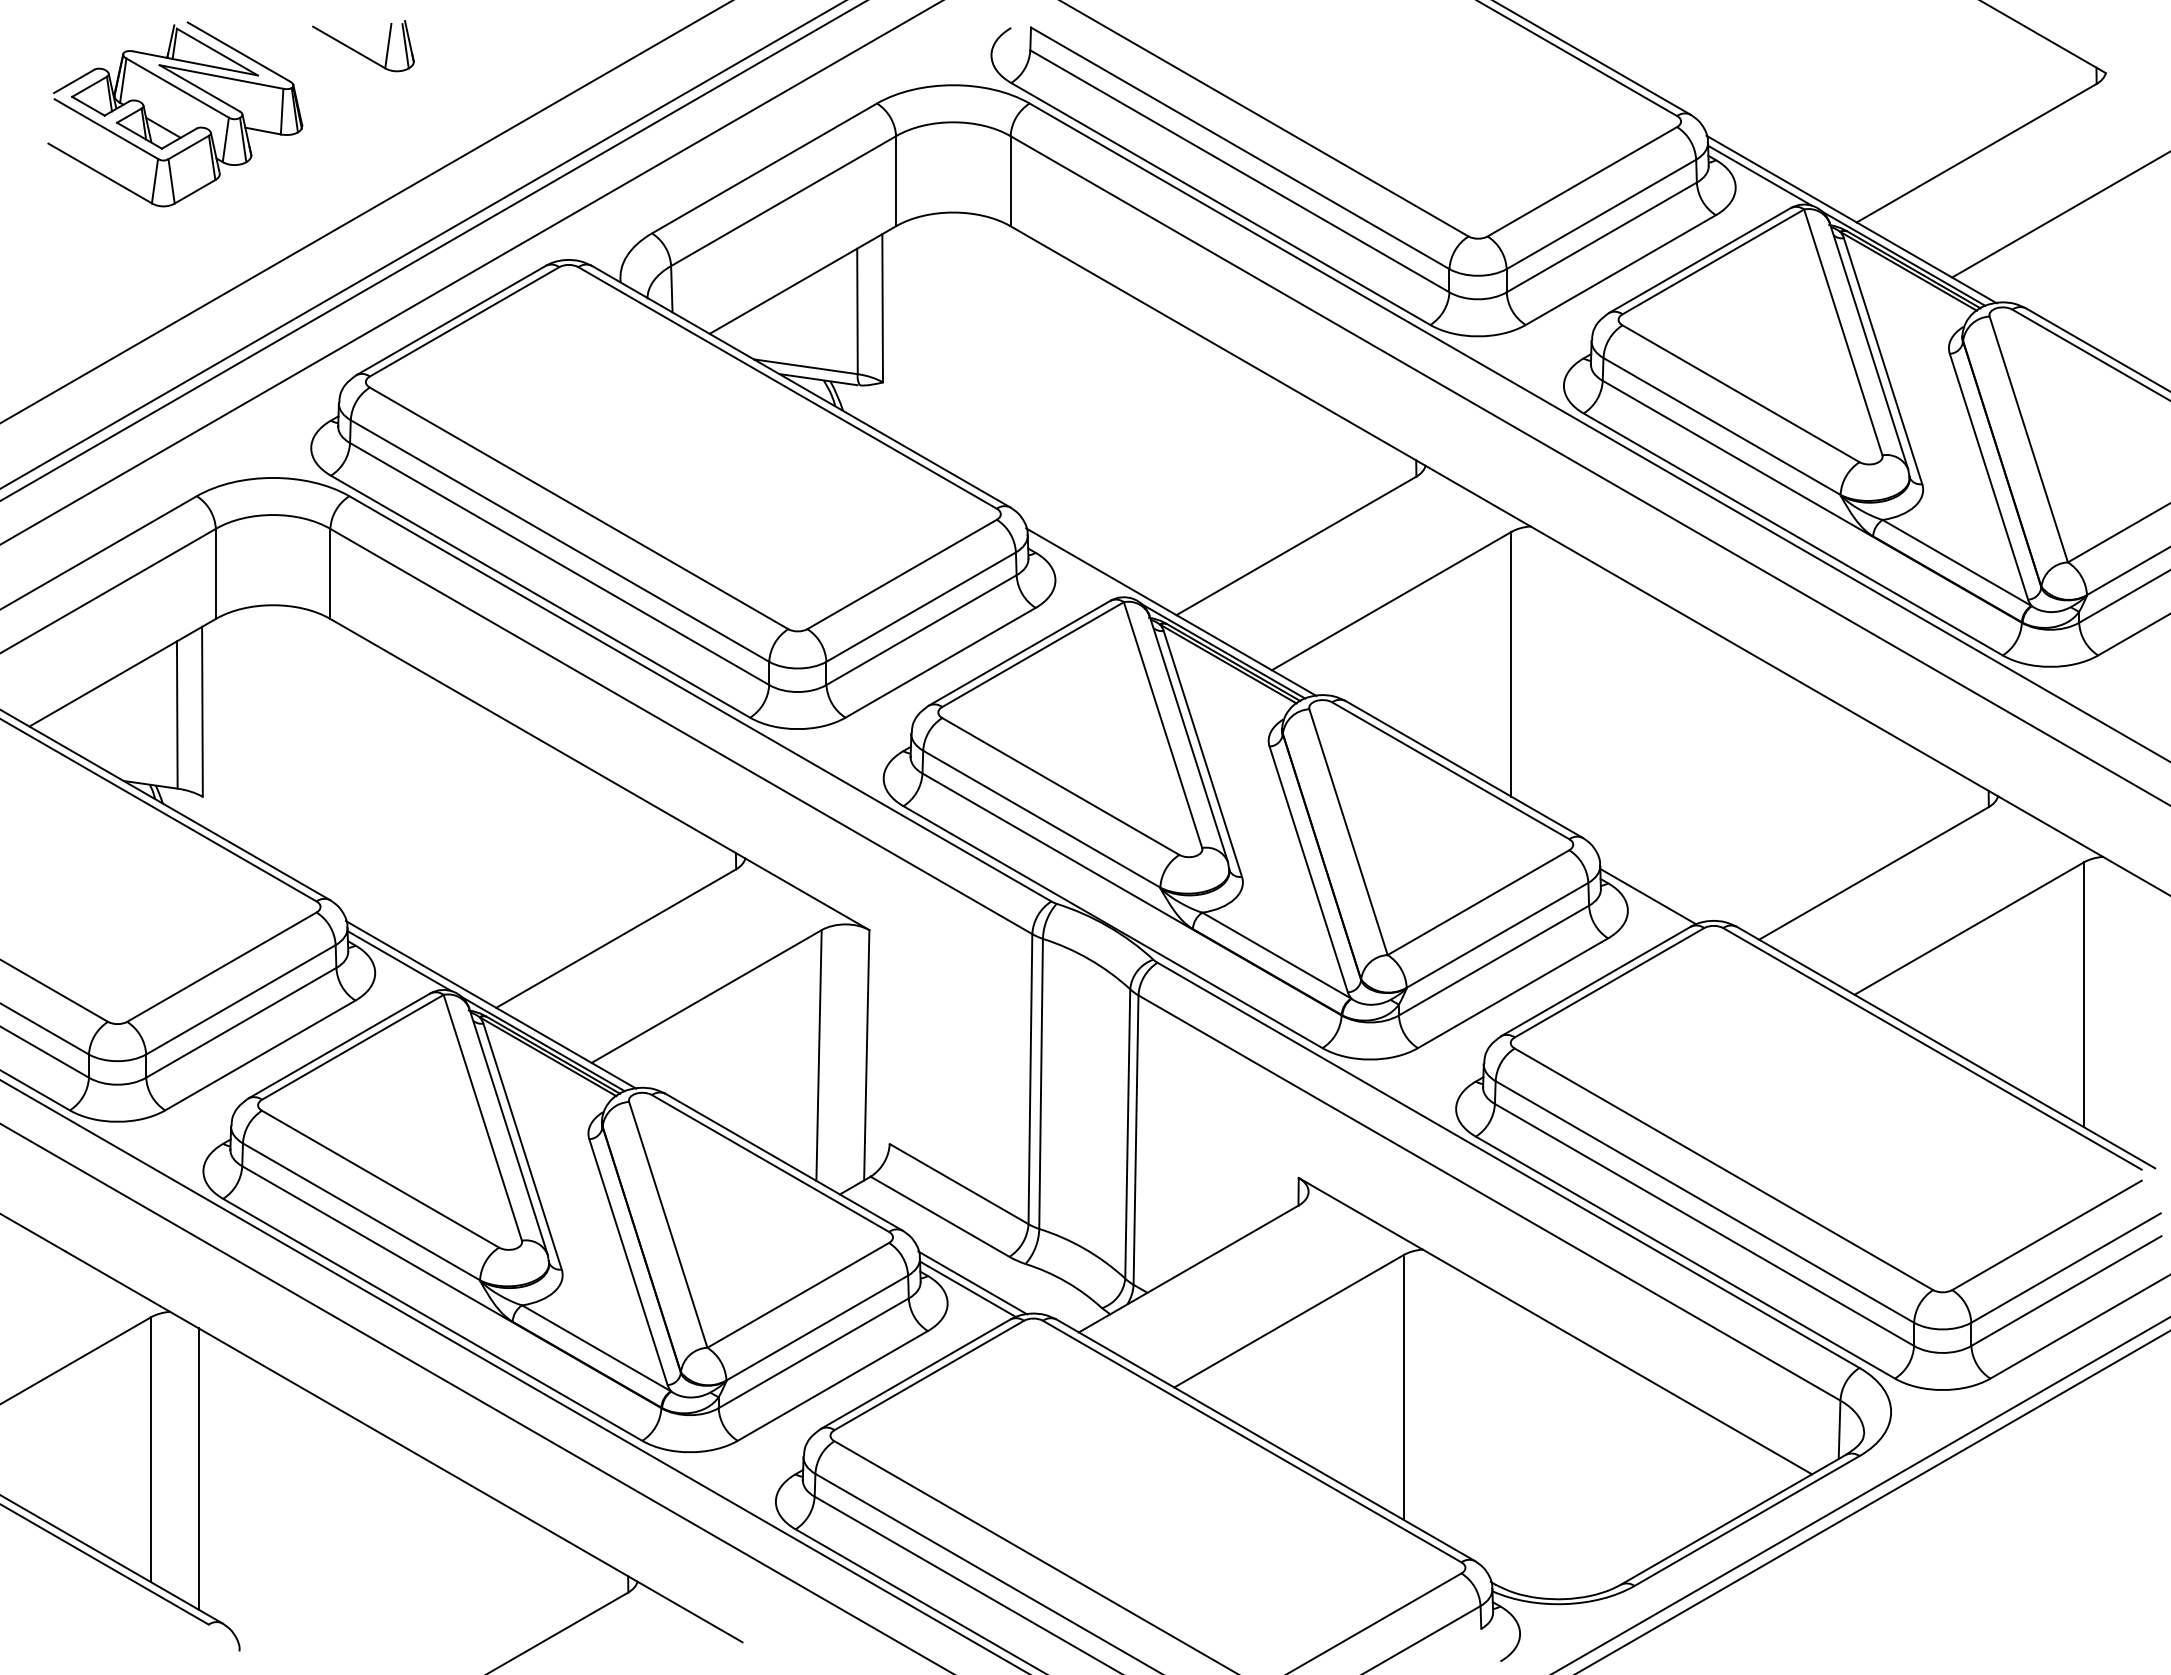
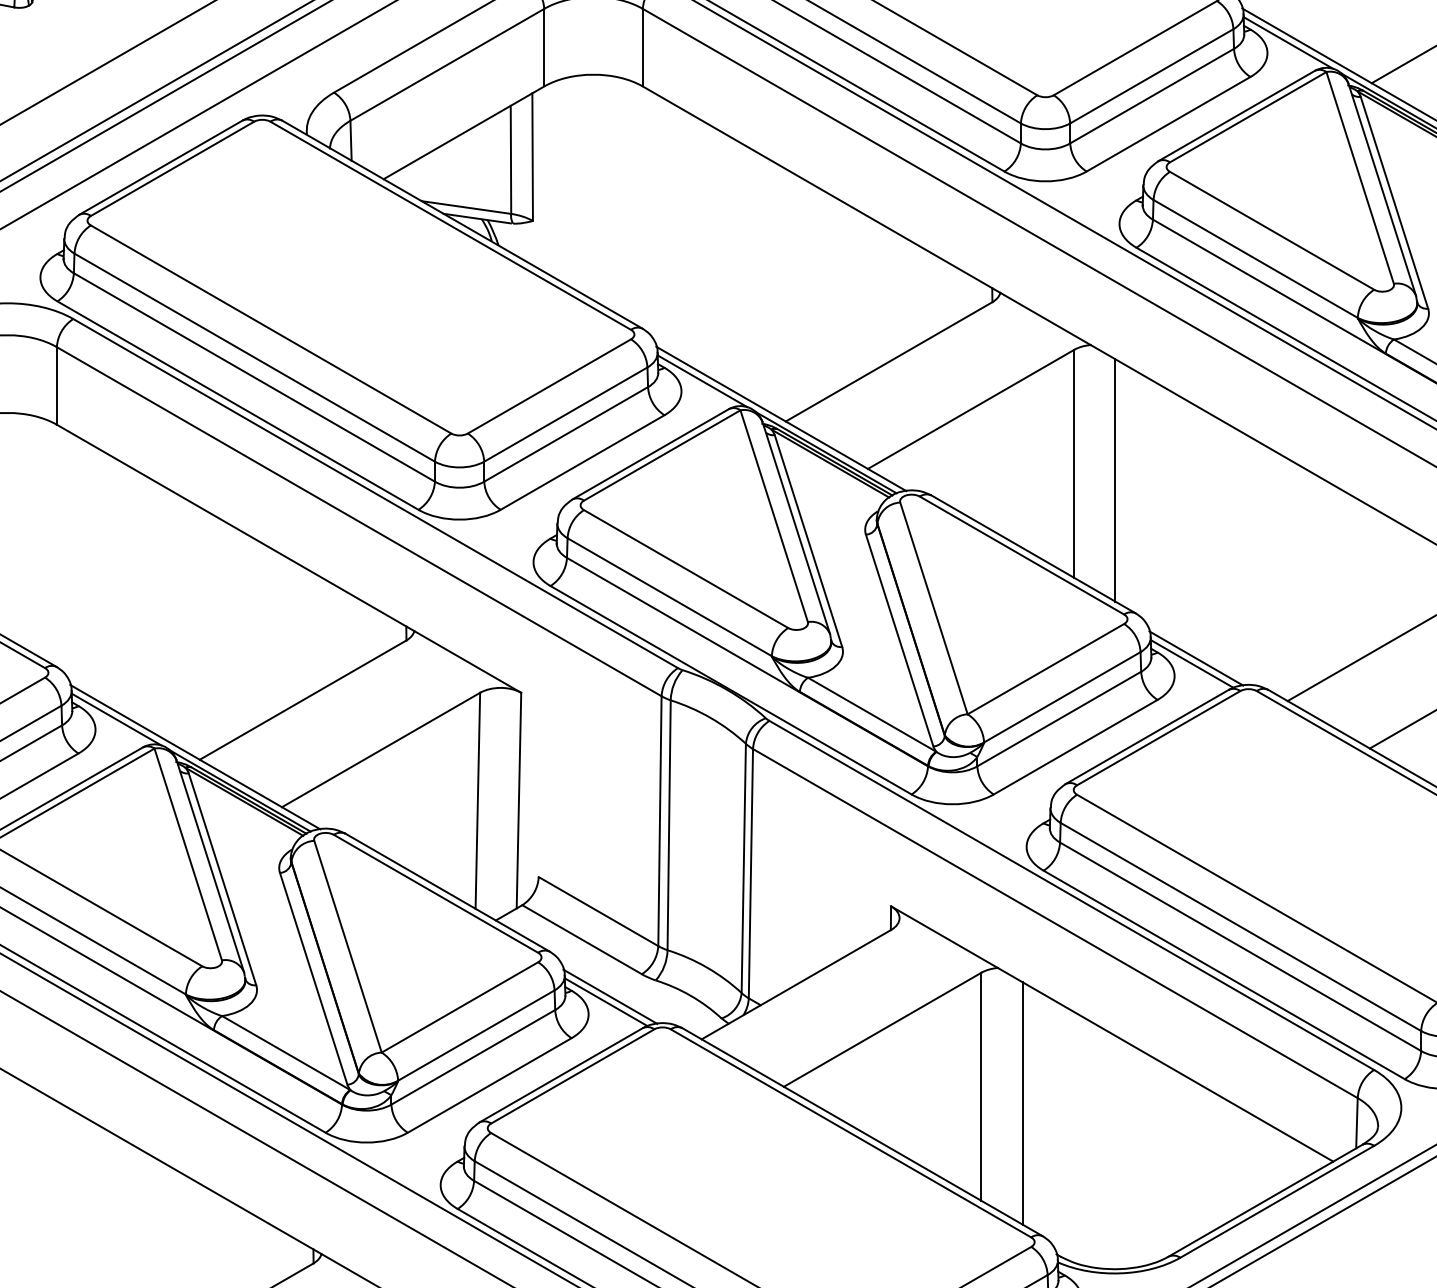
line: (1079, 568) -> (702, 381), added
line: (1559, 683) -> (1115, 480), added
line: (1652, 889) -> (1195, 657), added
line: (1451, 1406) -> (1022, 1103), added

